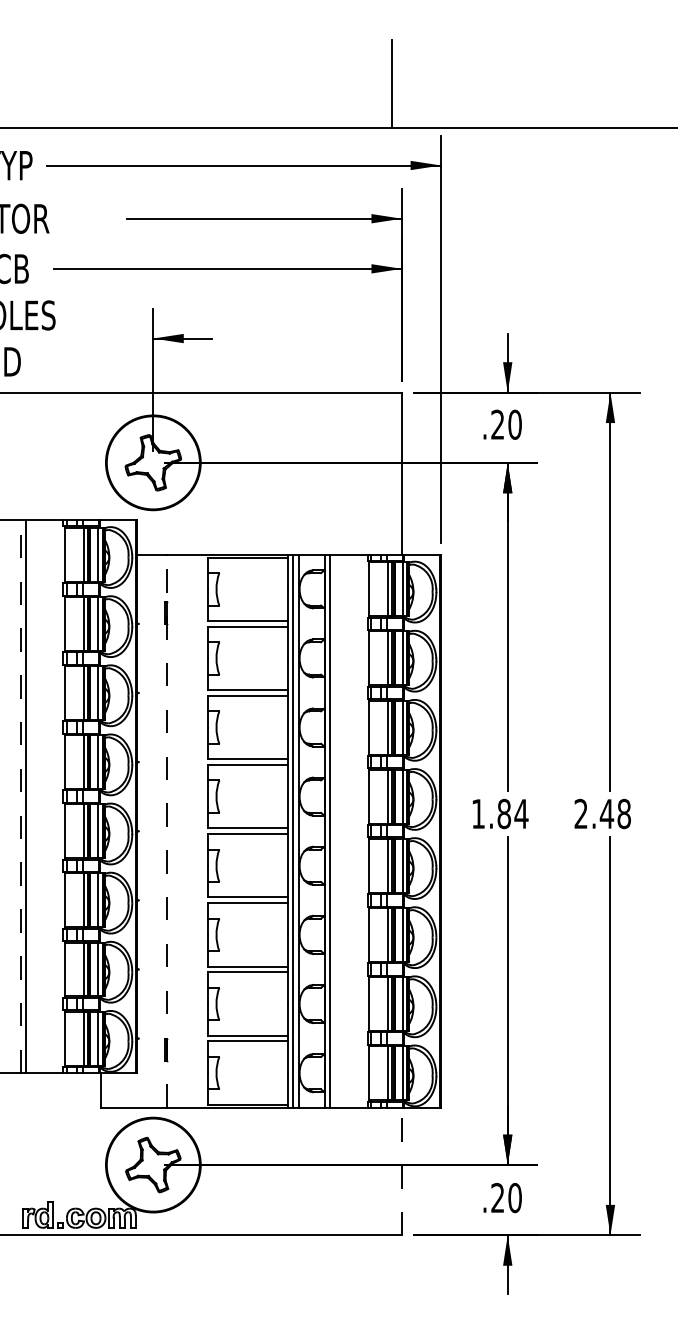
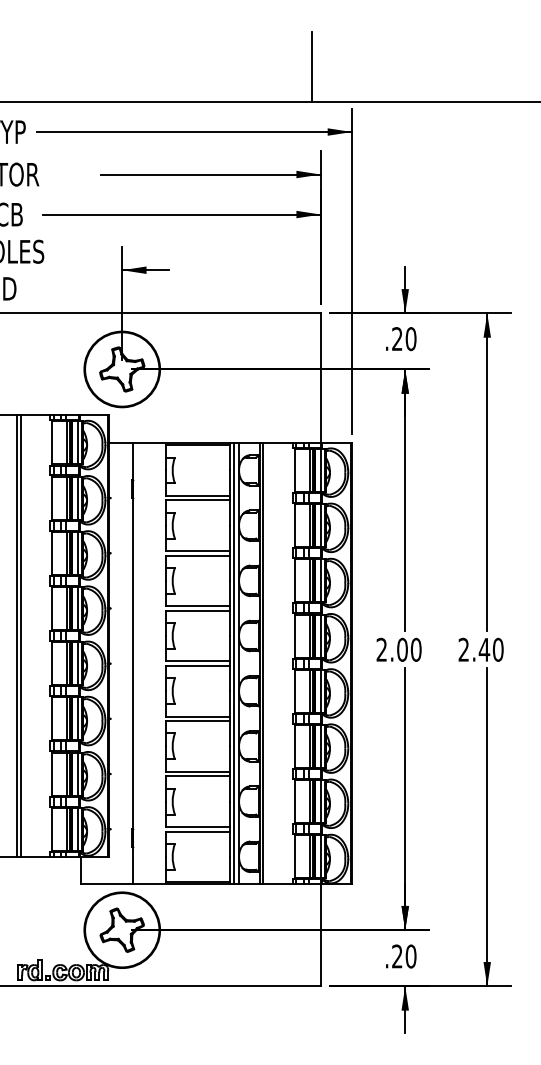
line: (20, 797) -> (16, 636), dashed -> solid
text: (499, 813) -> (398, 649), 1.84 -> 2.00
text: (623, 813) -> (497, 649), 2.48 -> 2.40
line: (167, 831) -> (133, 663), dashed -> solid
line: (401, 1171) -> (320, 935), dashed -> solid

